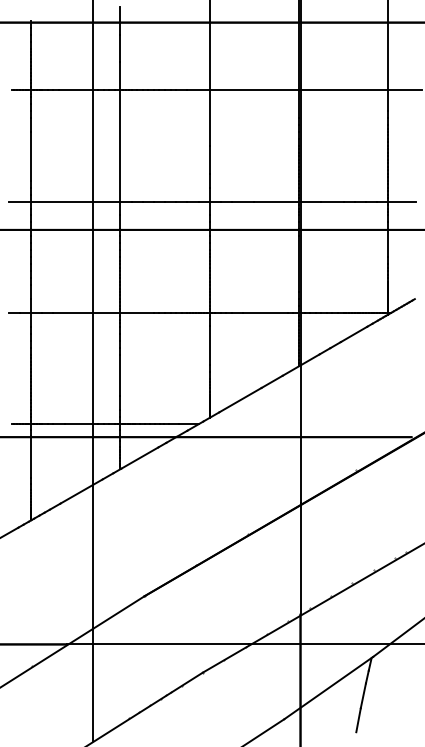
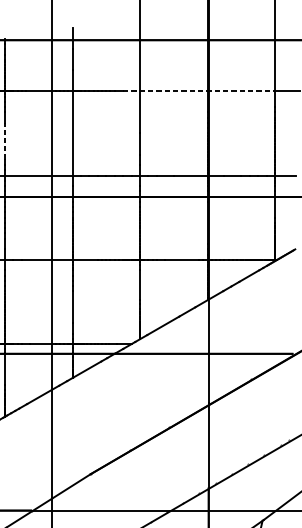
line: (288, 90) -> (199, 91), solid -> dashed
line: (31, 155) -> (5, 140), solid -> dashed

